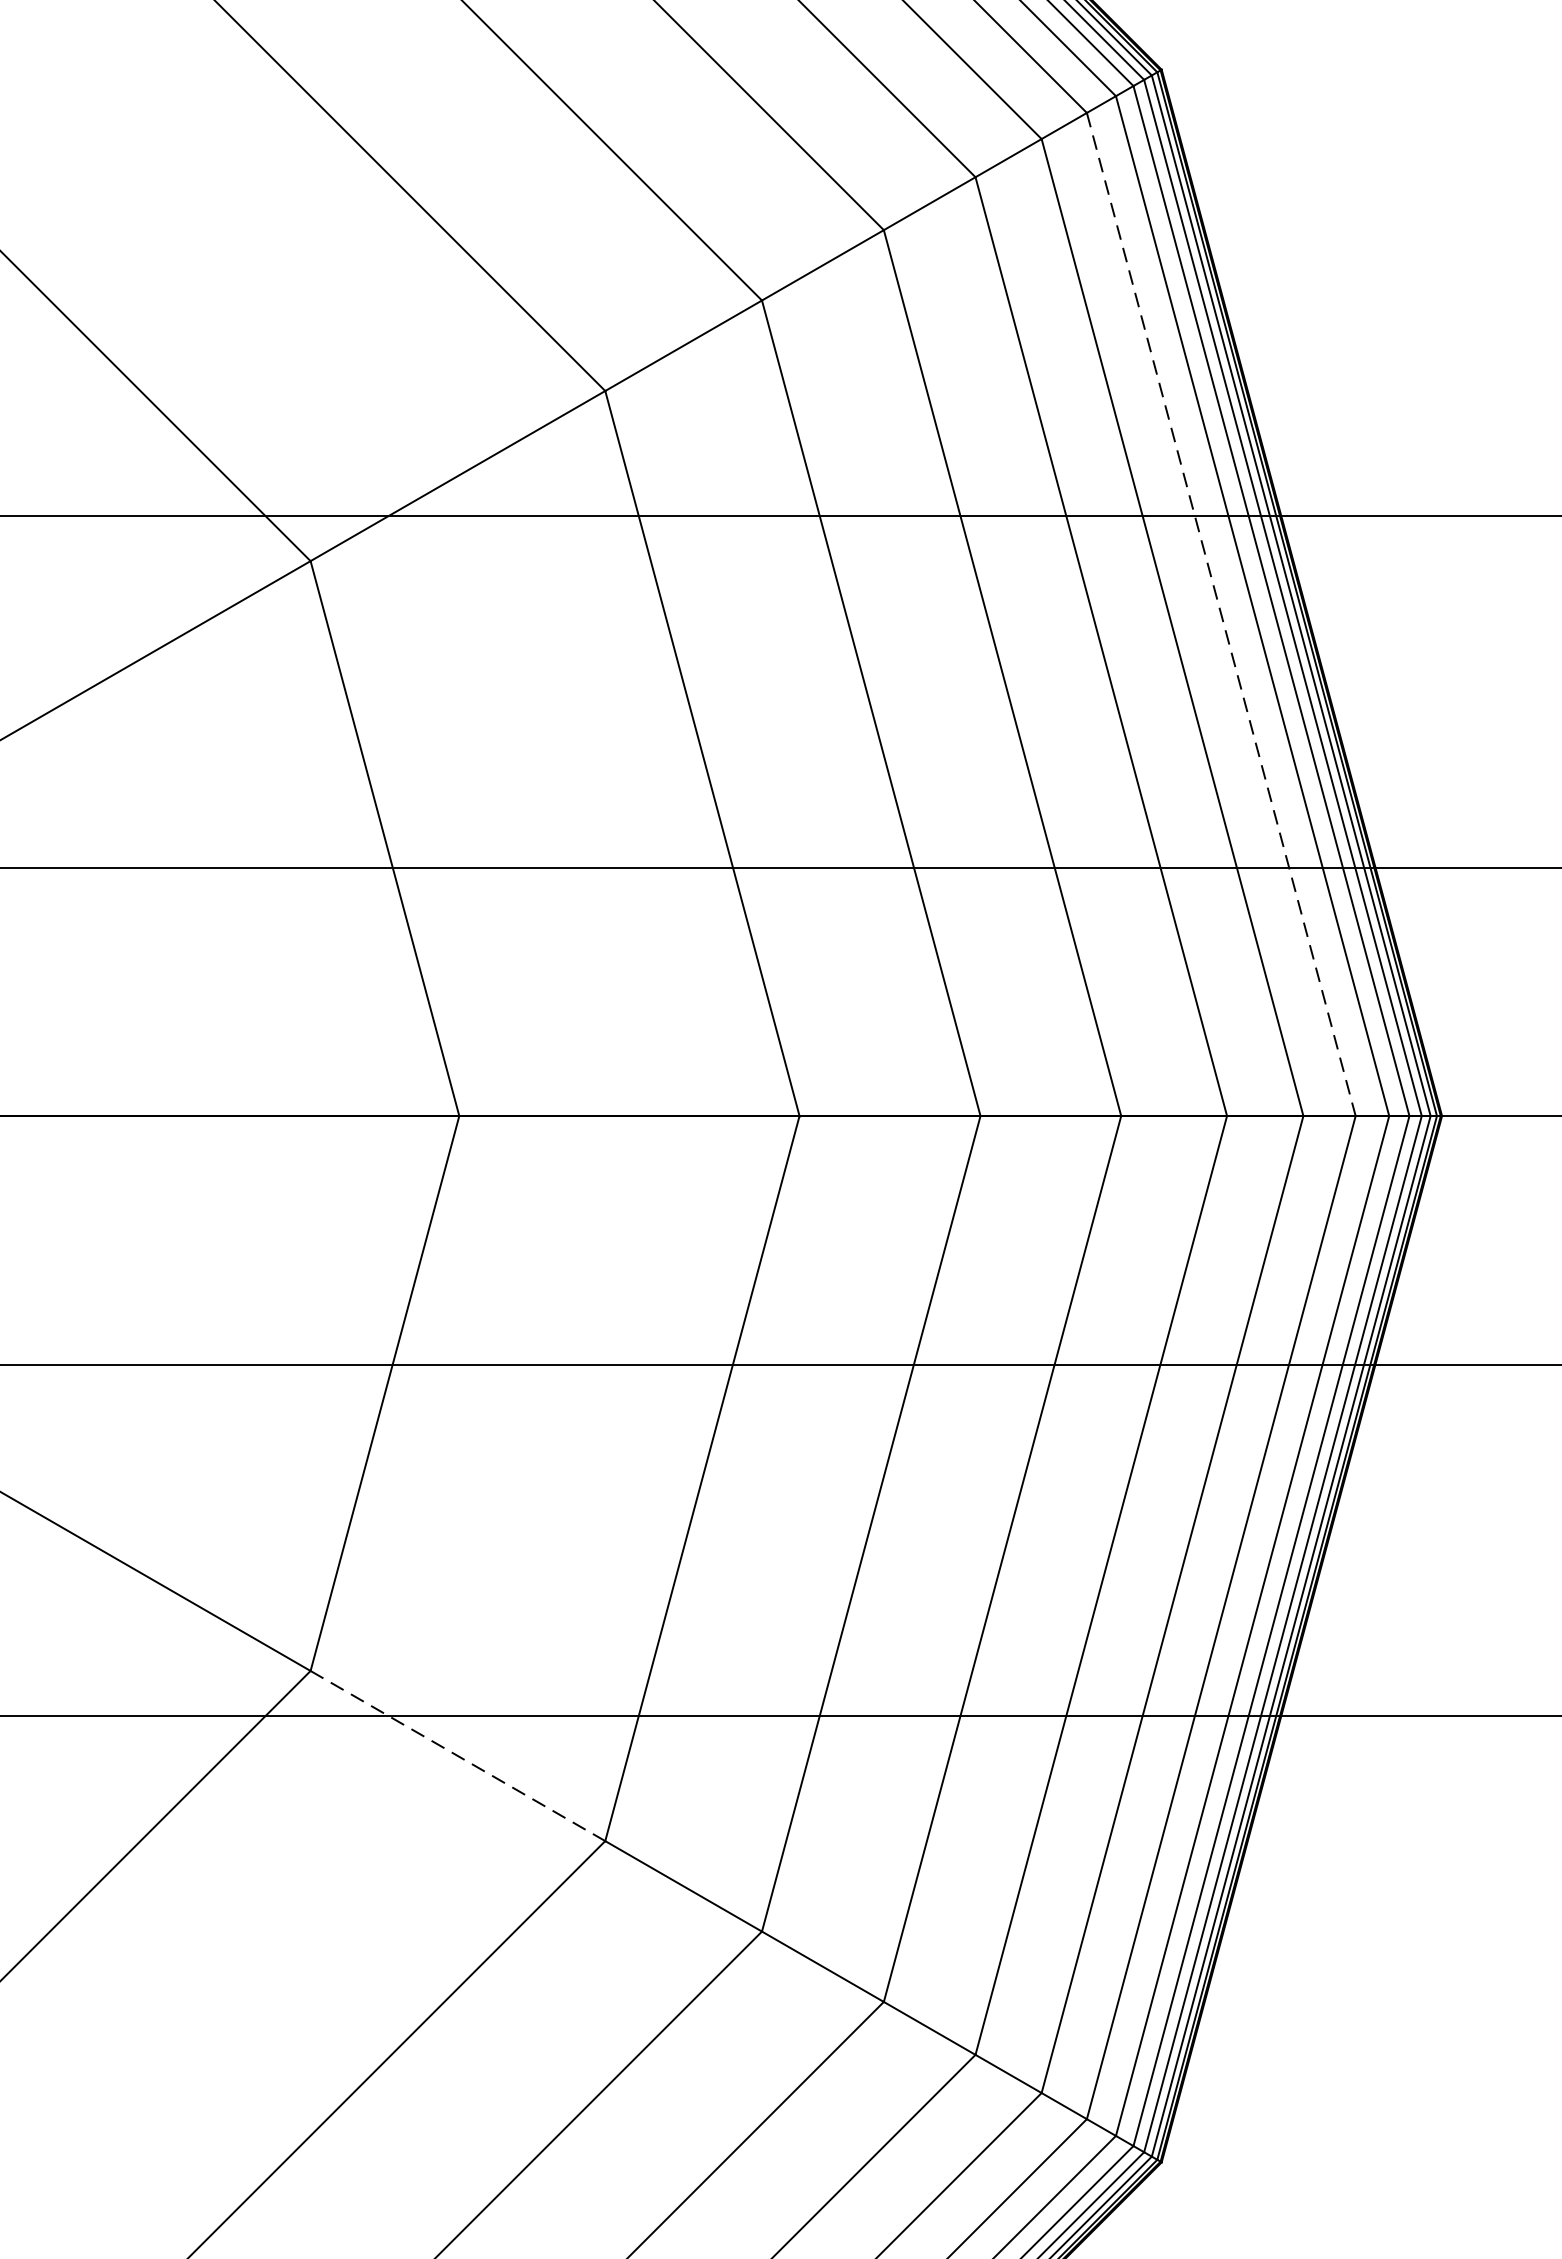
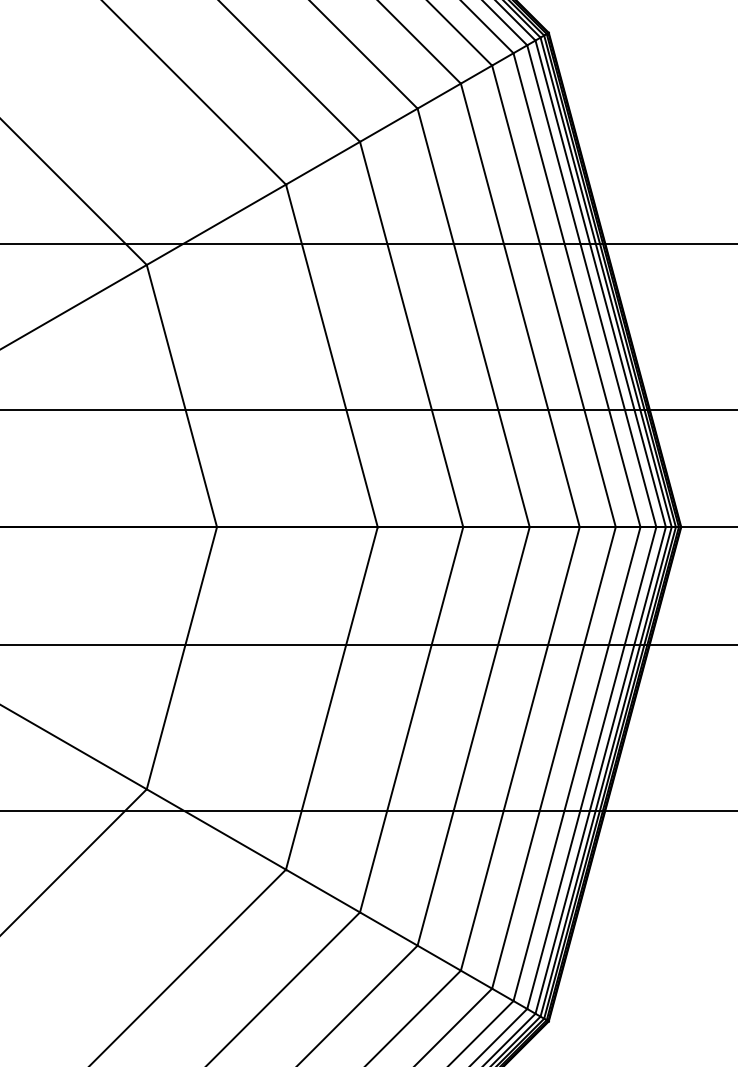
line: (1222, 615) -> (577, 290), dashed -> solid
line: (458, 1756) -> (216, 829), dashed -> solid

